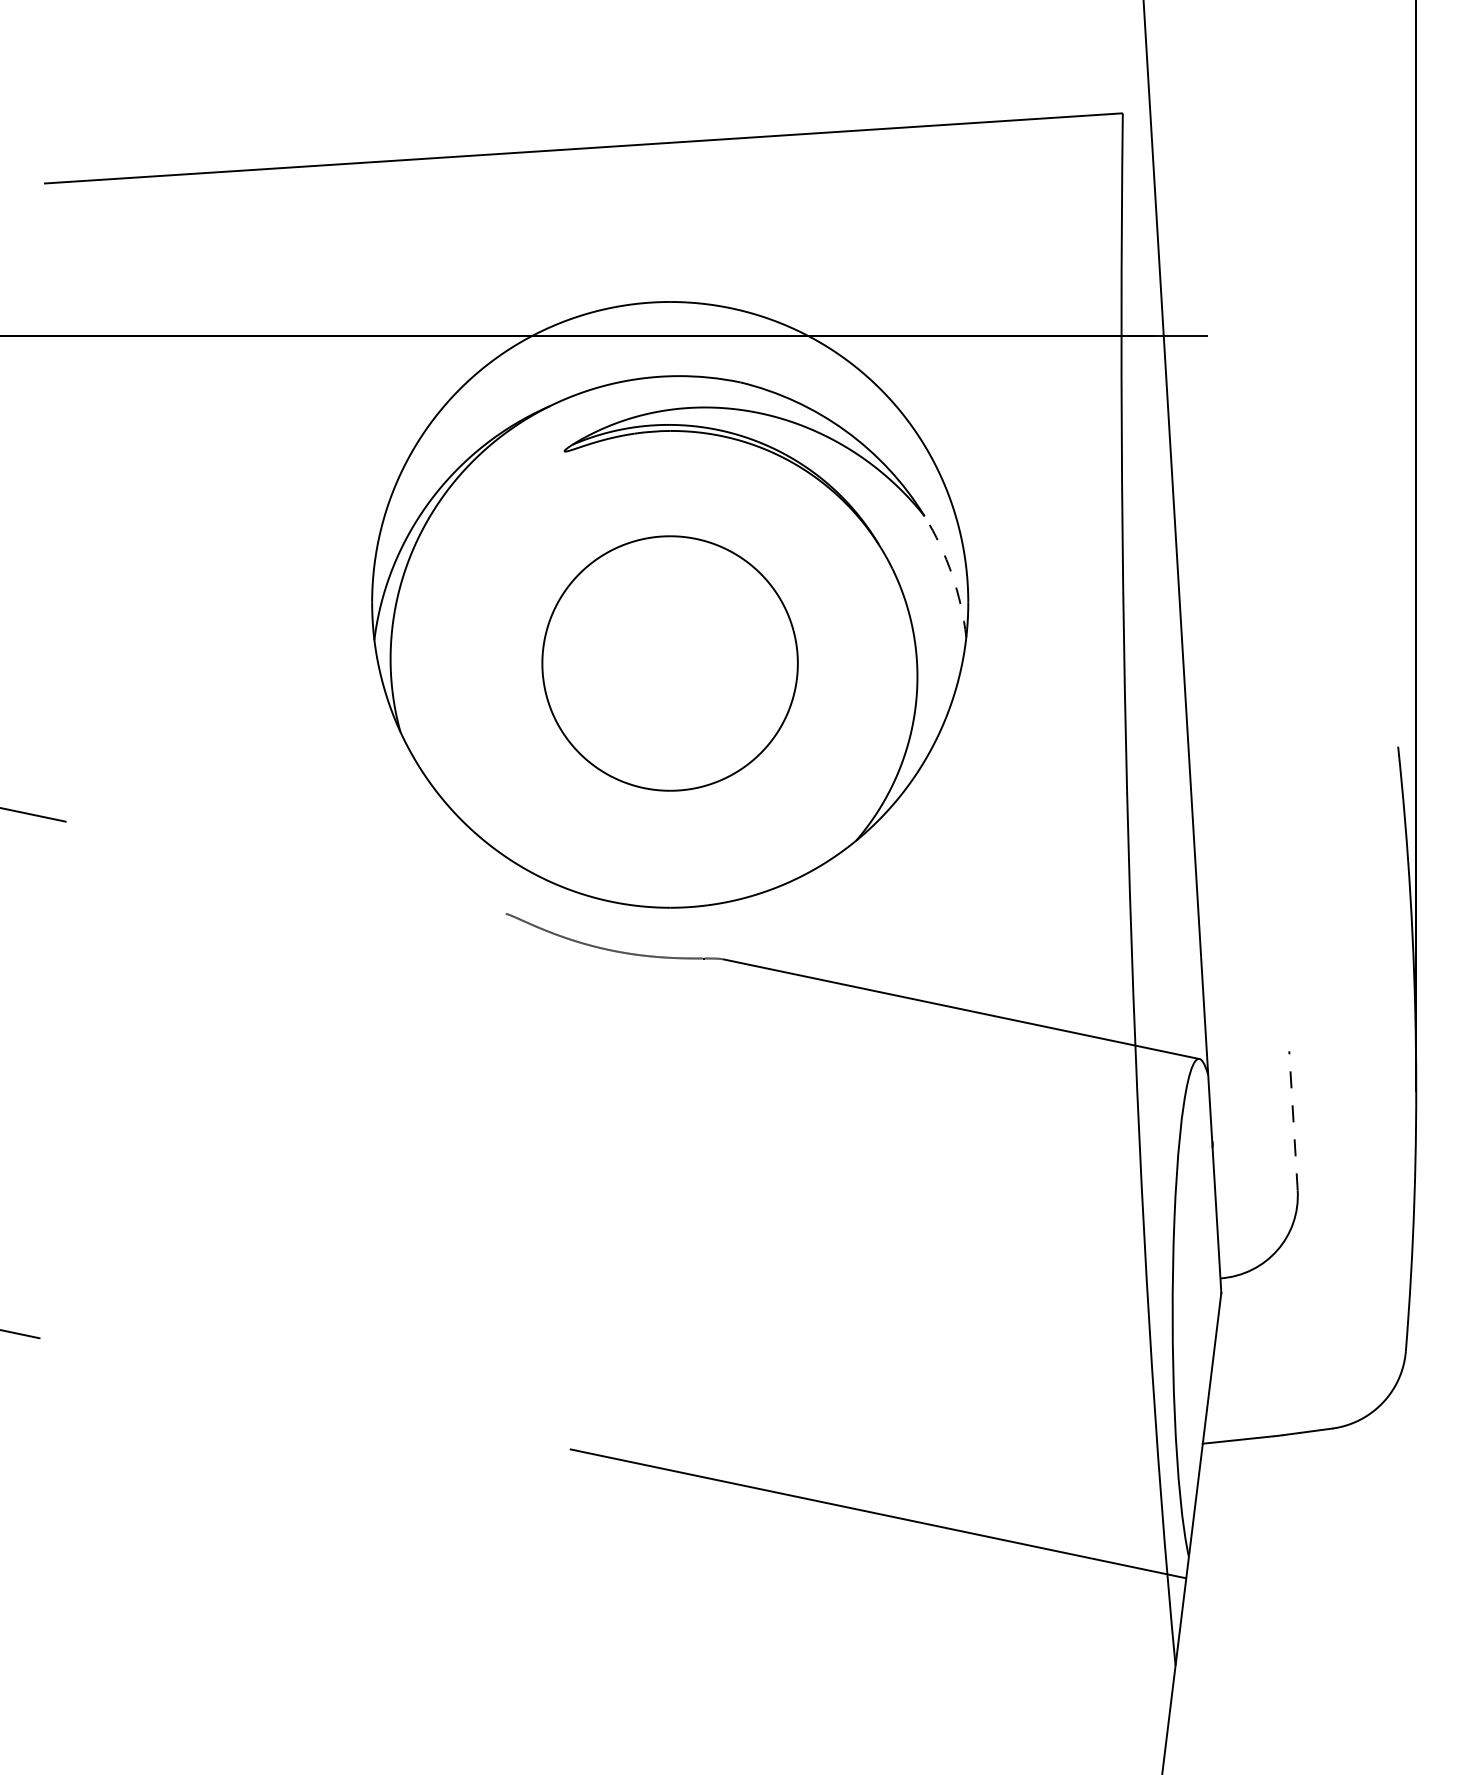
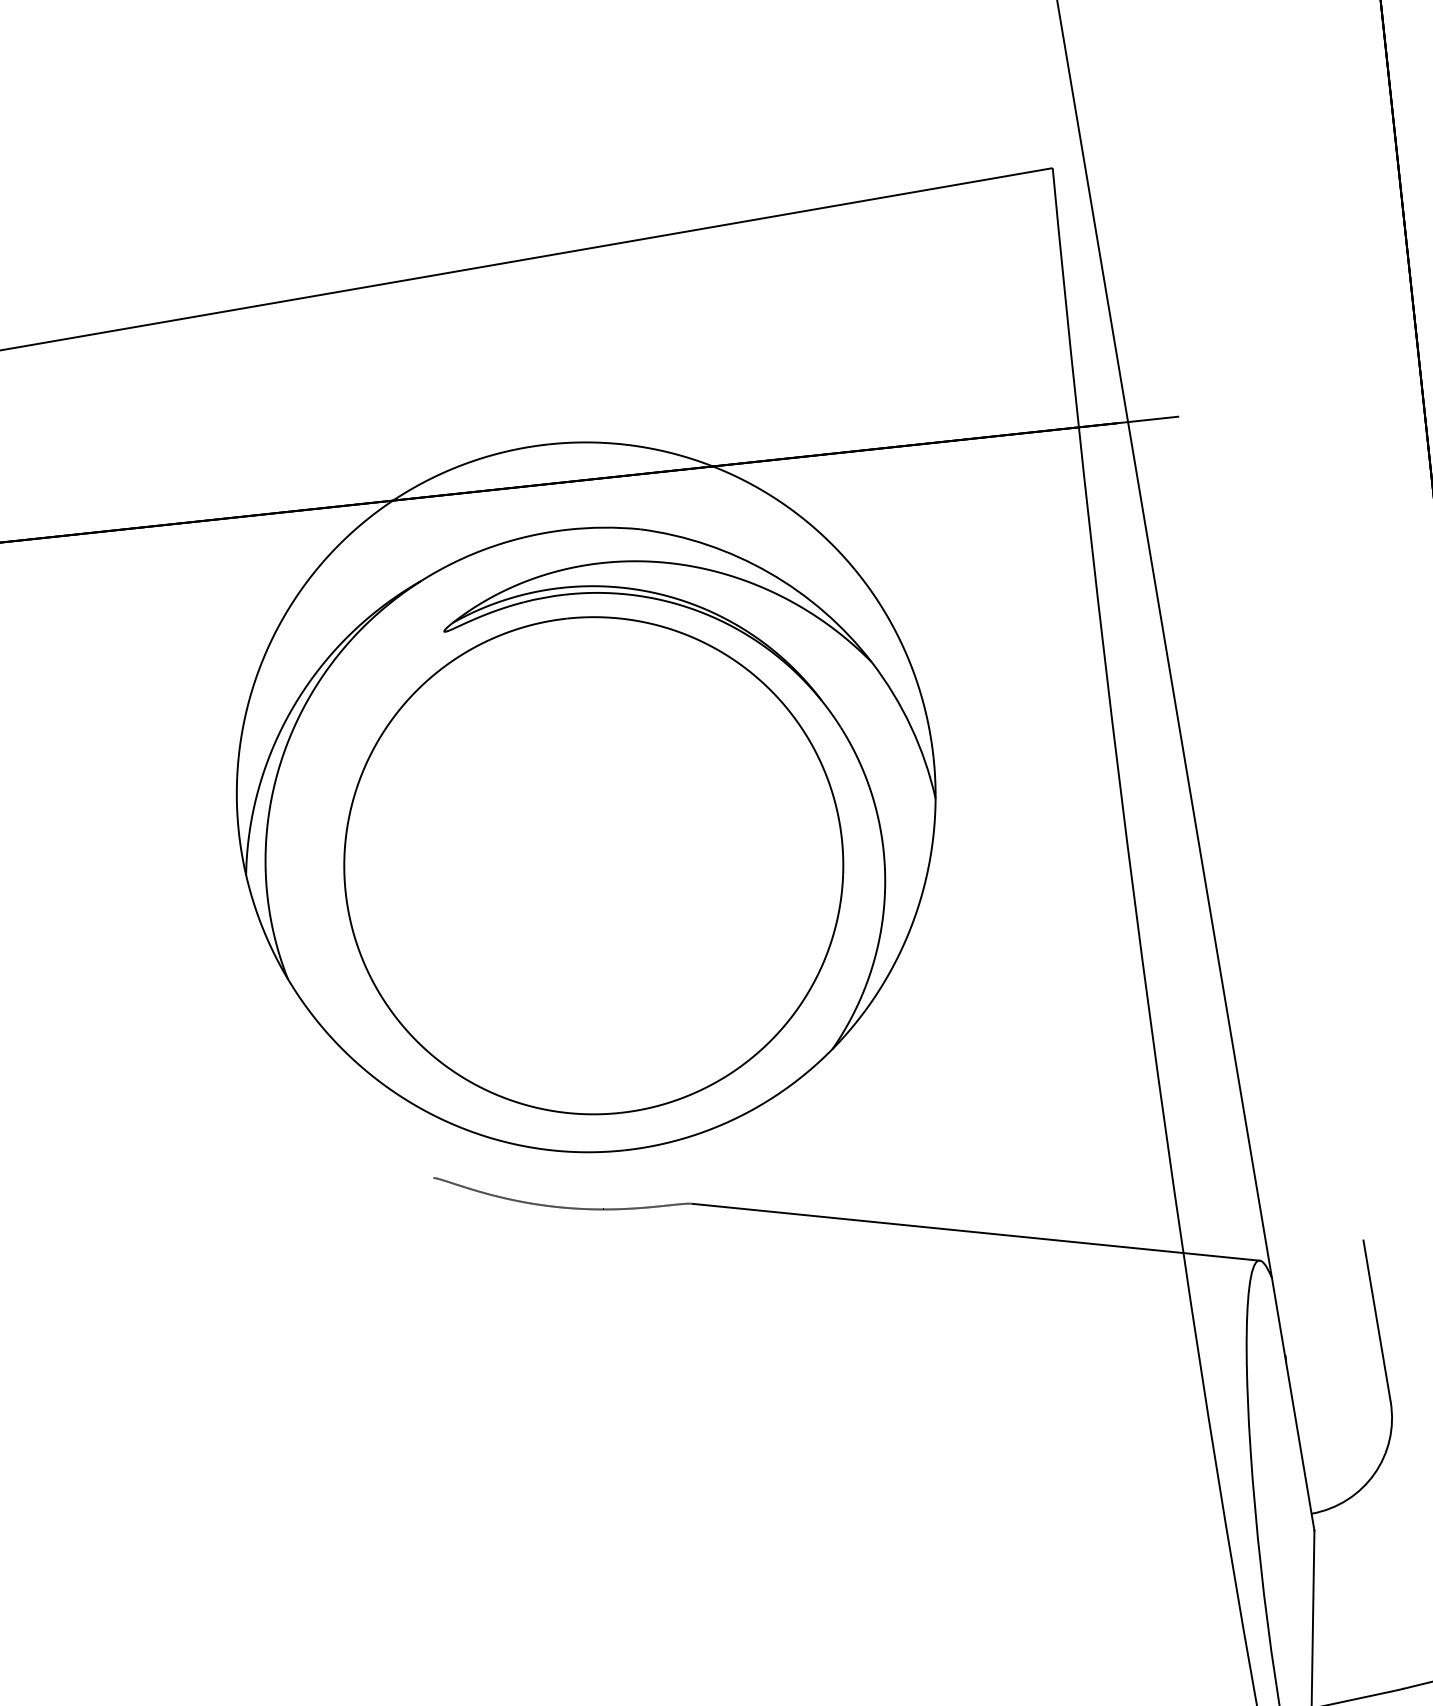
arc: (952, 574) -> (911, 726), dashed -> solid
part: (669, 663) -> (592, 865), size x1.67
line: (1293, 1120) -> (1377, 1320), dashed -> solid

